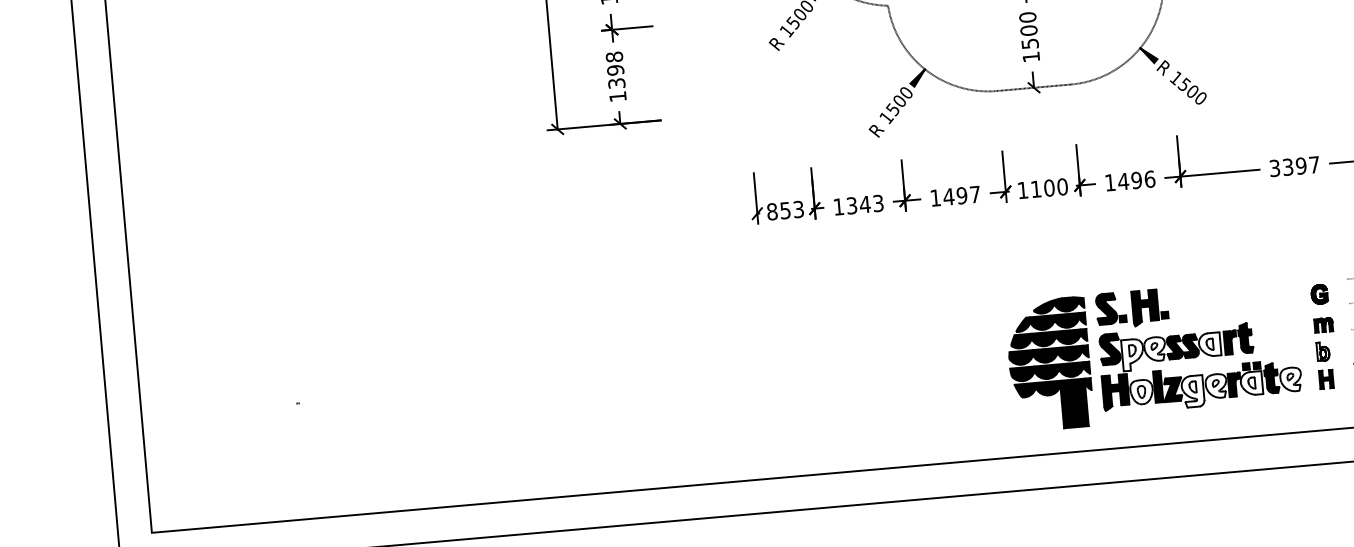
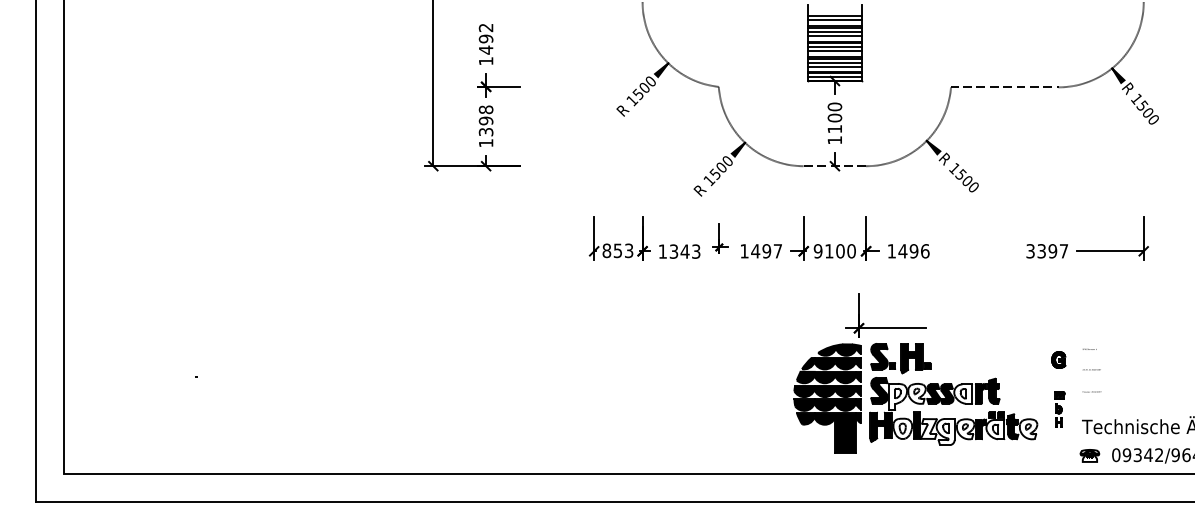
text: (1029, 44) -> (834, 129), 1500 -> 1100
part: (1211, 172) -> (885, 327), moved
part: (905, 185) -> (720, 238), size x0.7
text: (1022, 190) -> (817, 251), 1100 -> 9100
part: (1325, 353) -> (1059, 409), size x0.6
fill: (1172, 389) -> (928, 428), removed

